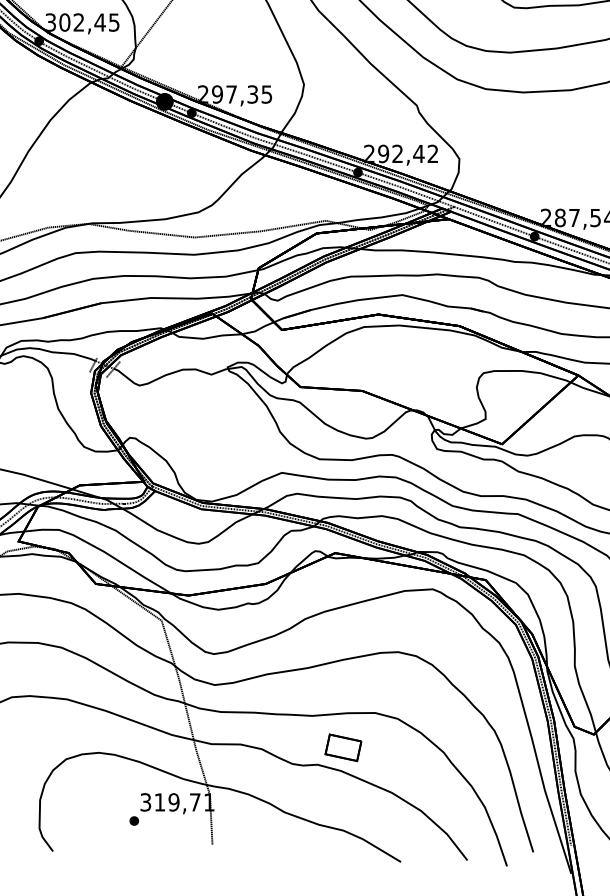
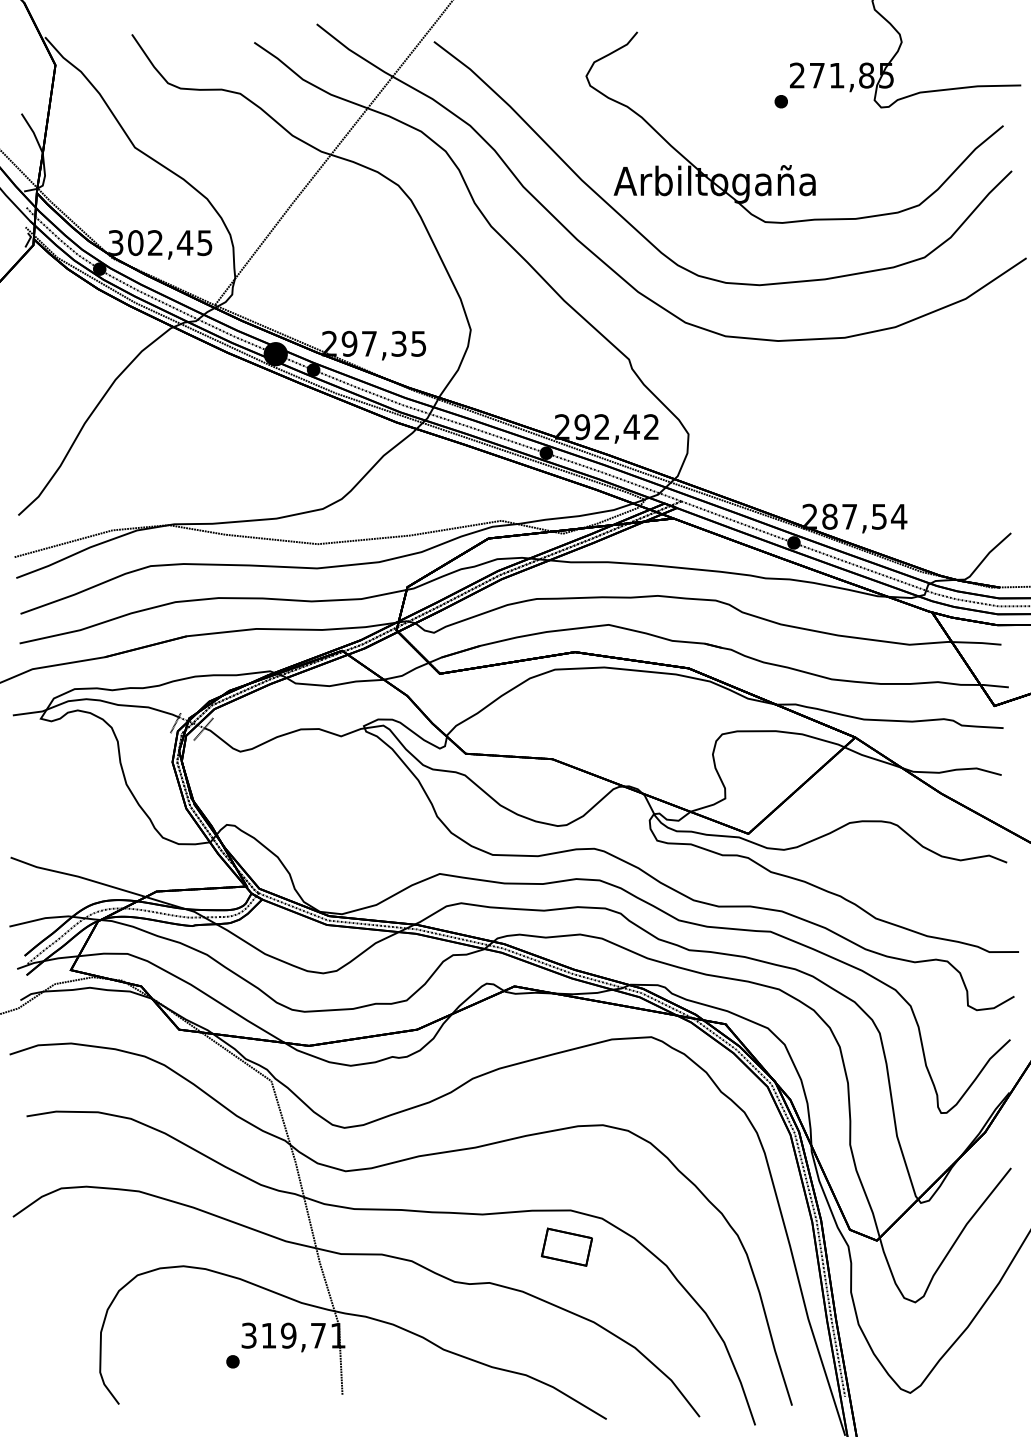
part: (343, 747) -> (566, 1246), moved

